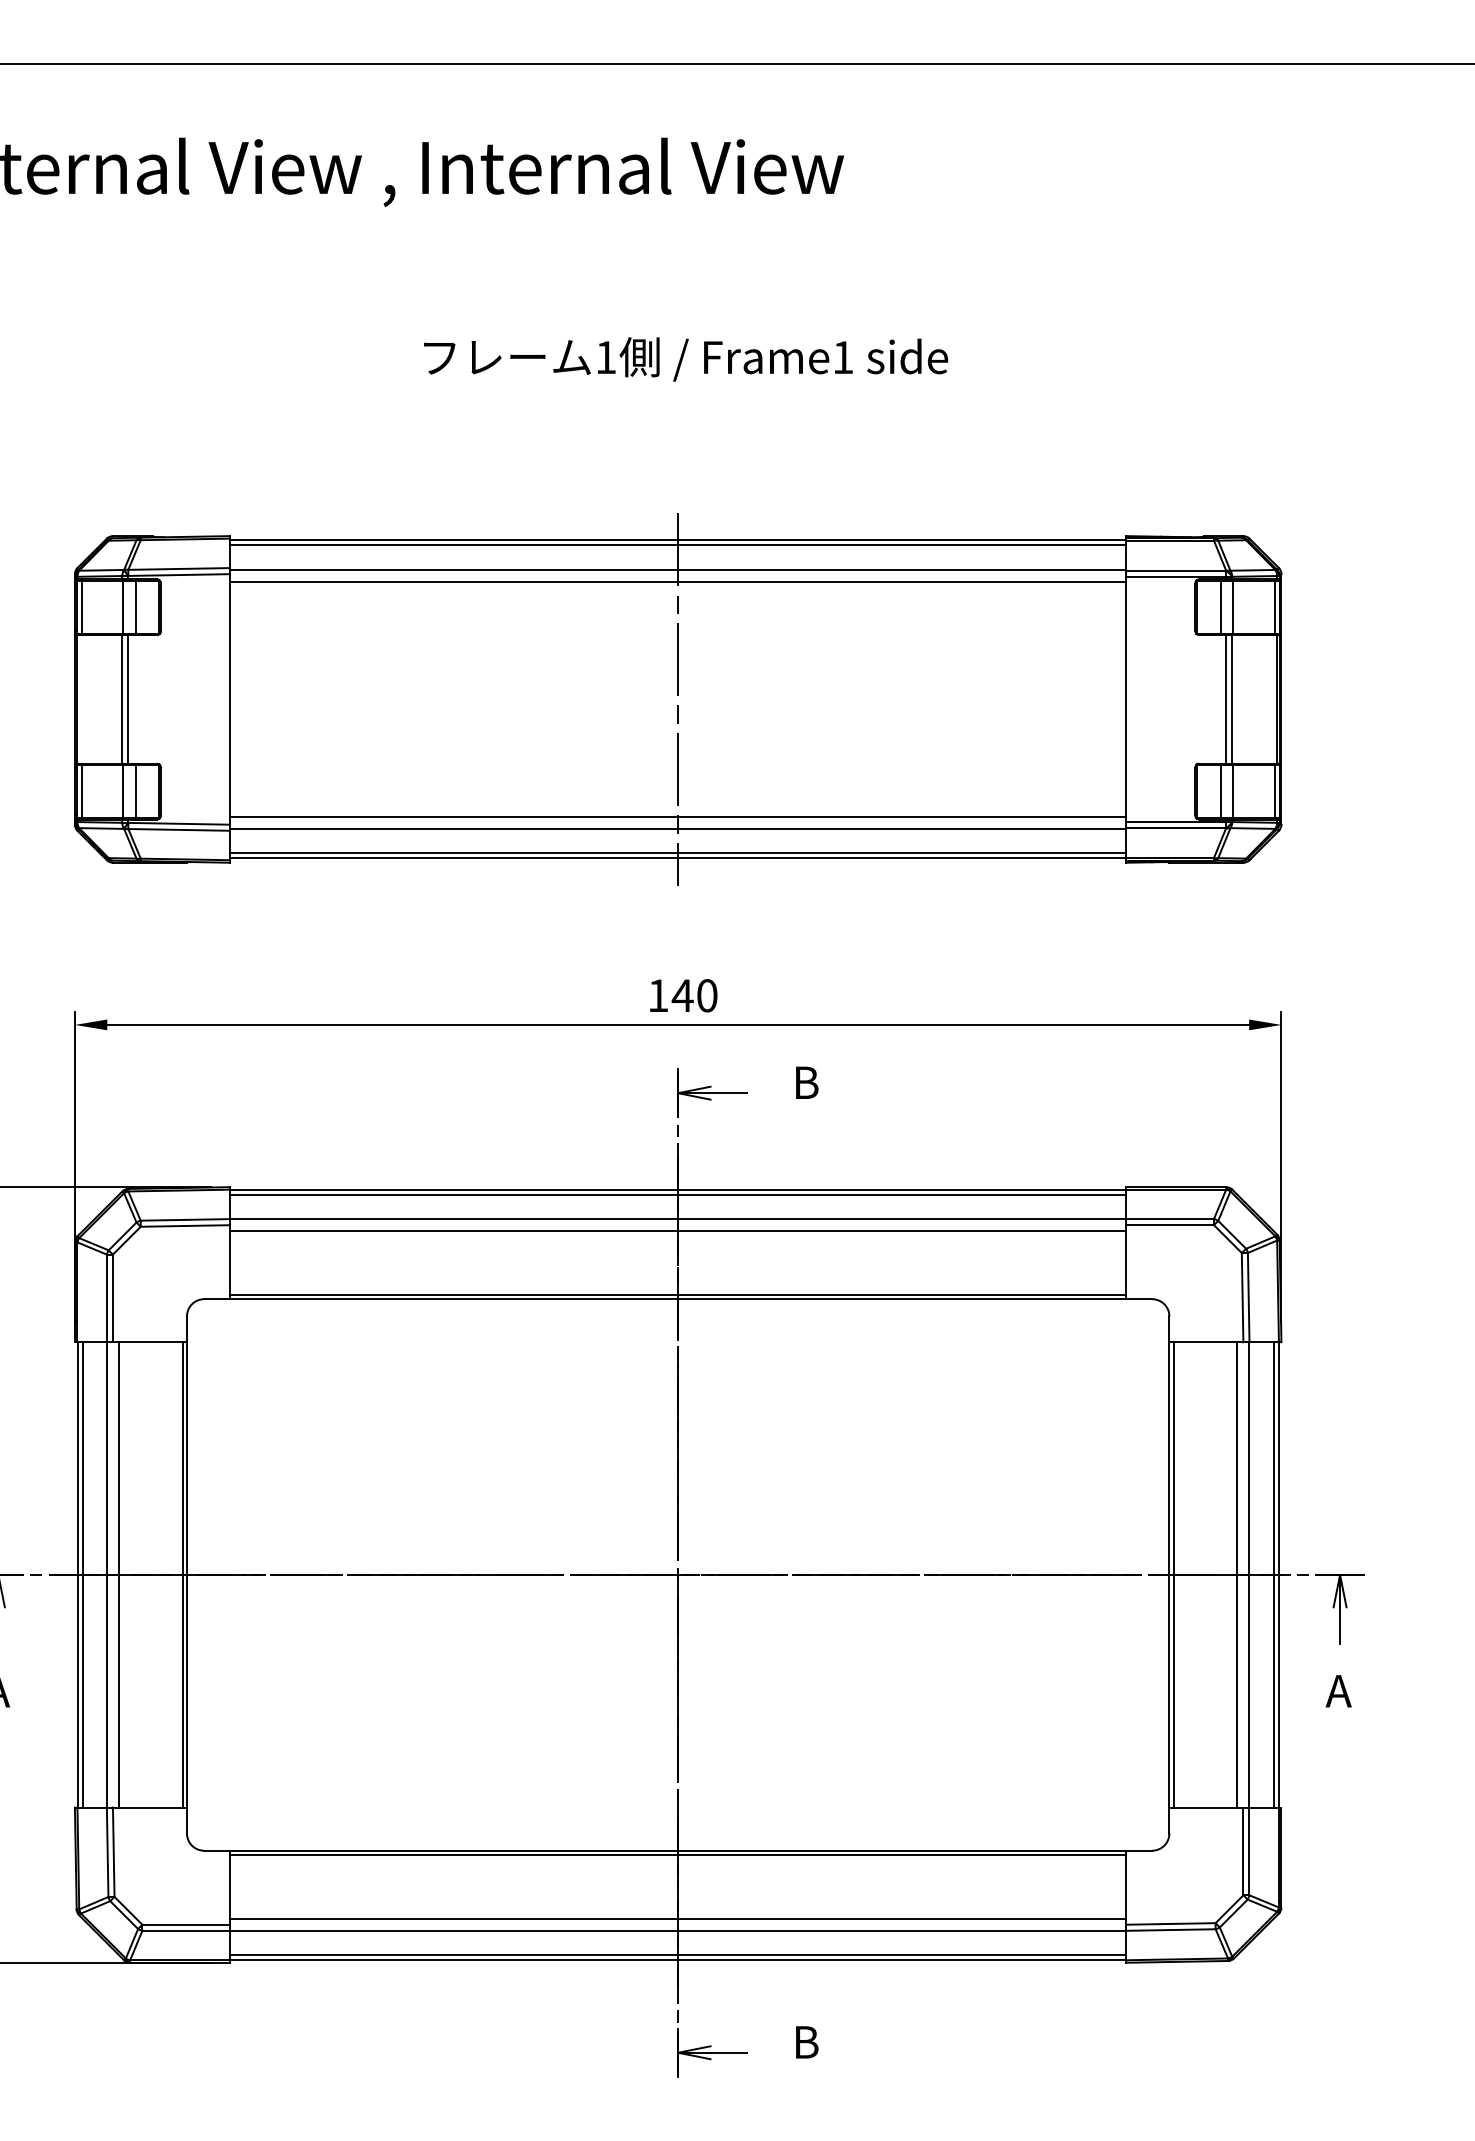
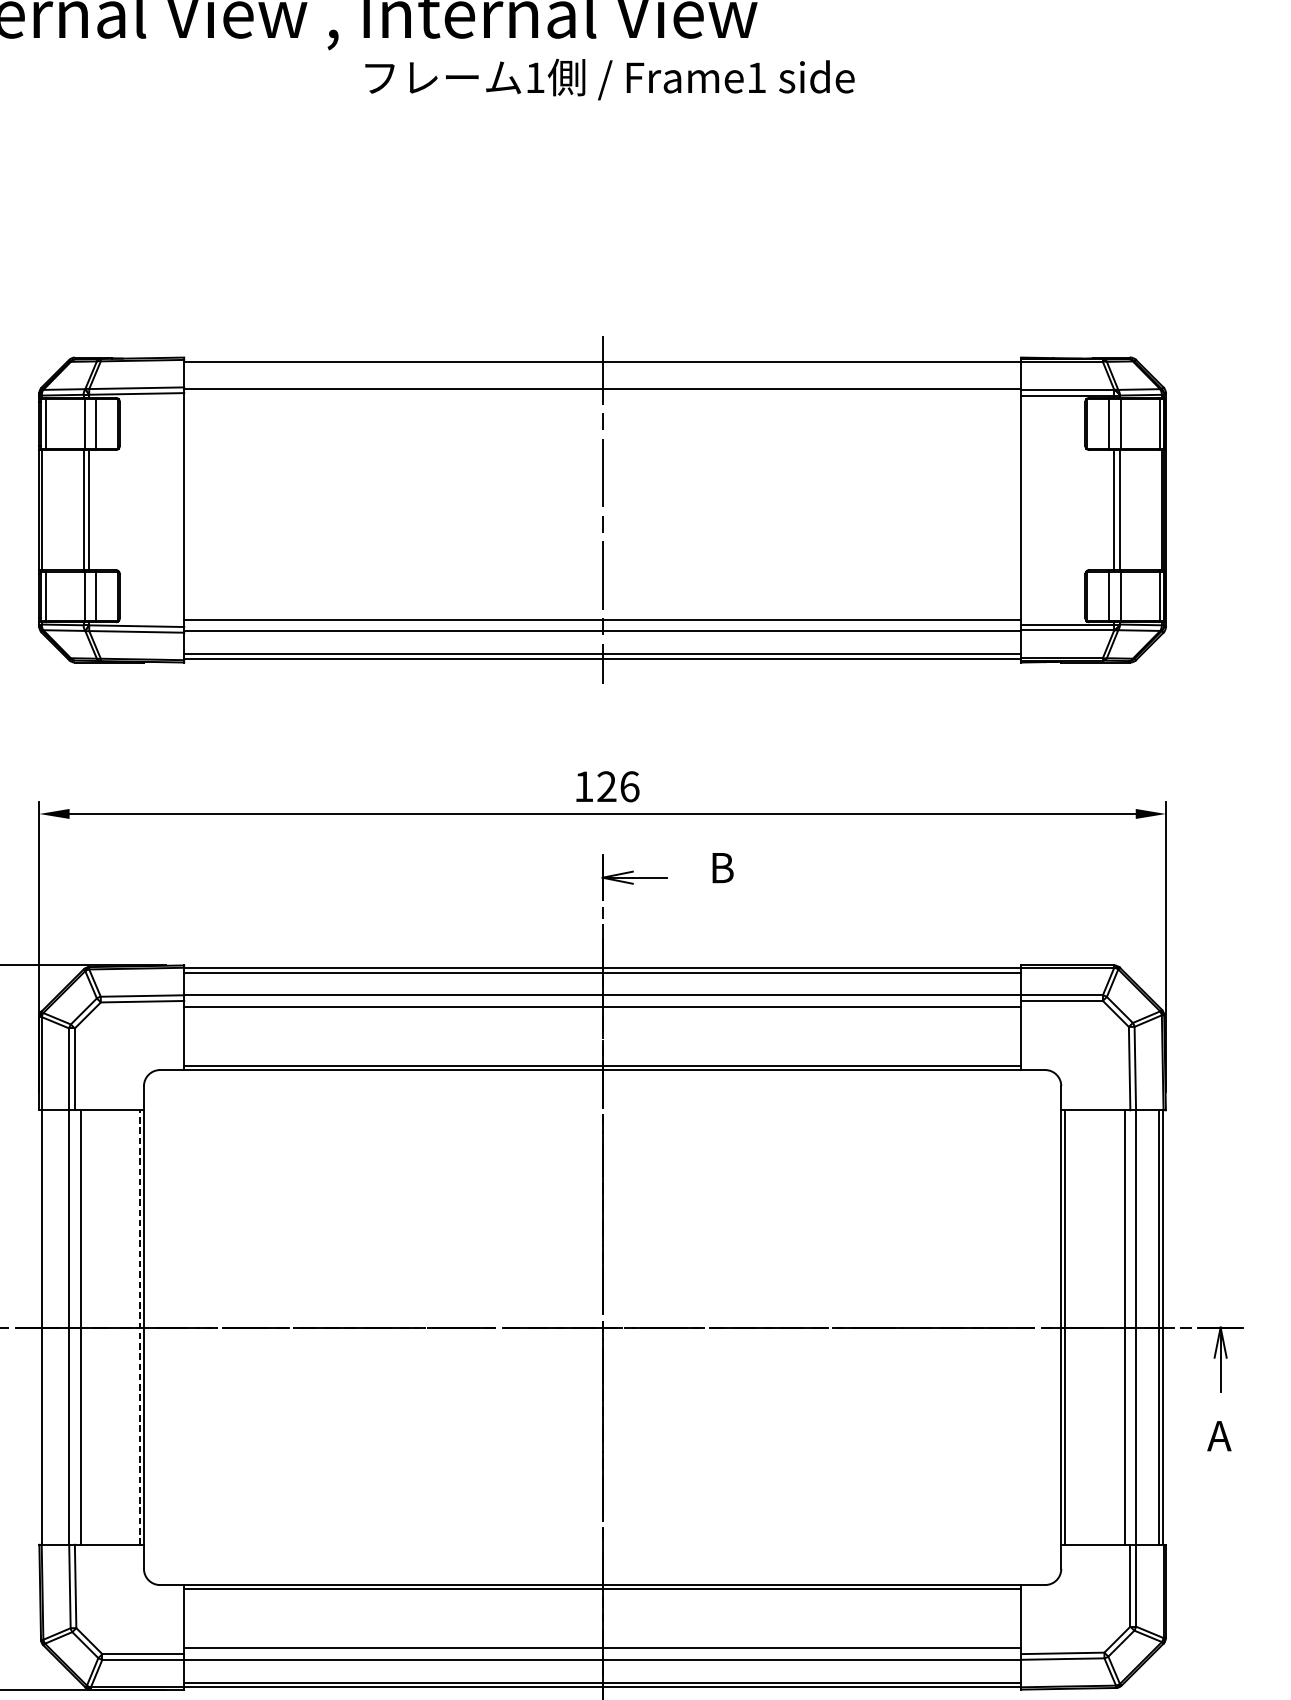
text: (686, 359) -> (610, 79), moved
line: (678, 545) -> (602, 366), removed
line: (678, 582) -> (602, 400), removed
text: (694, 995) -> (617, 786), 140 -> 126
line: (82, 1574) -> (46, 1327), removed
line: (182, 1574) -> (139, 1327), solid -> dashed

